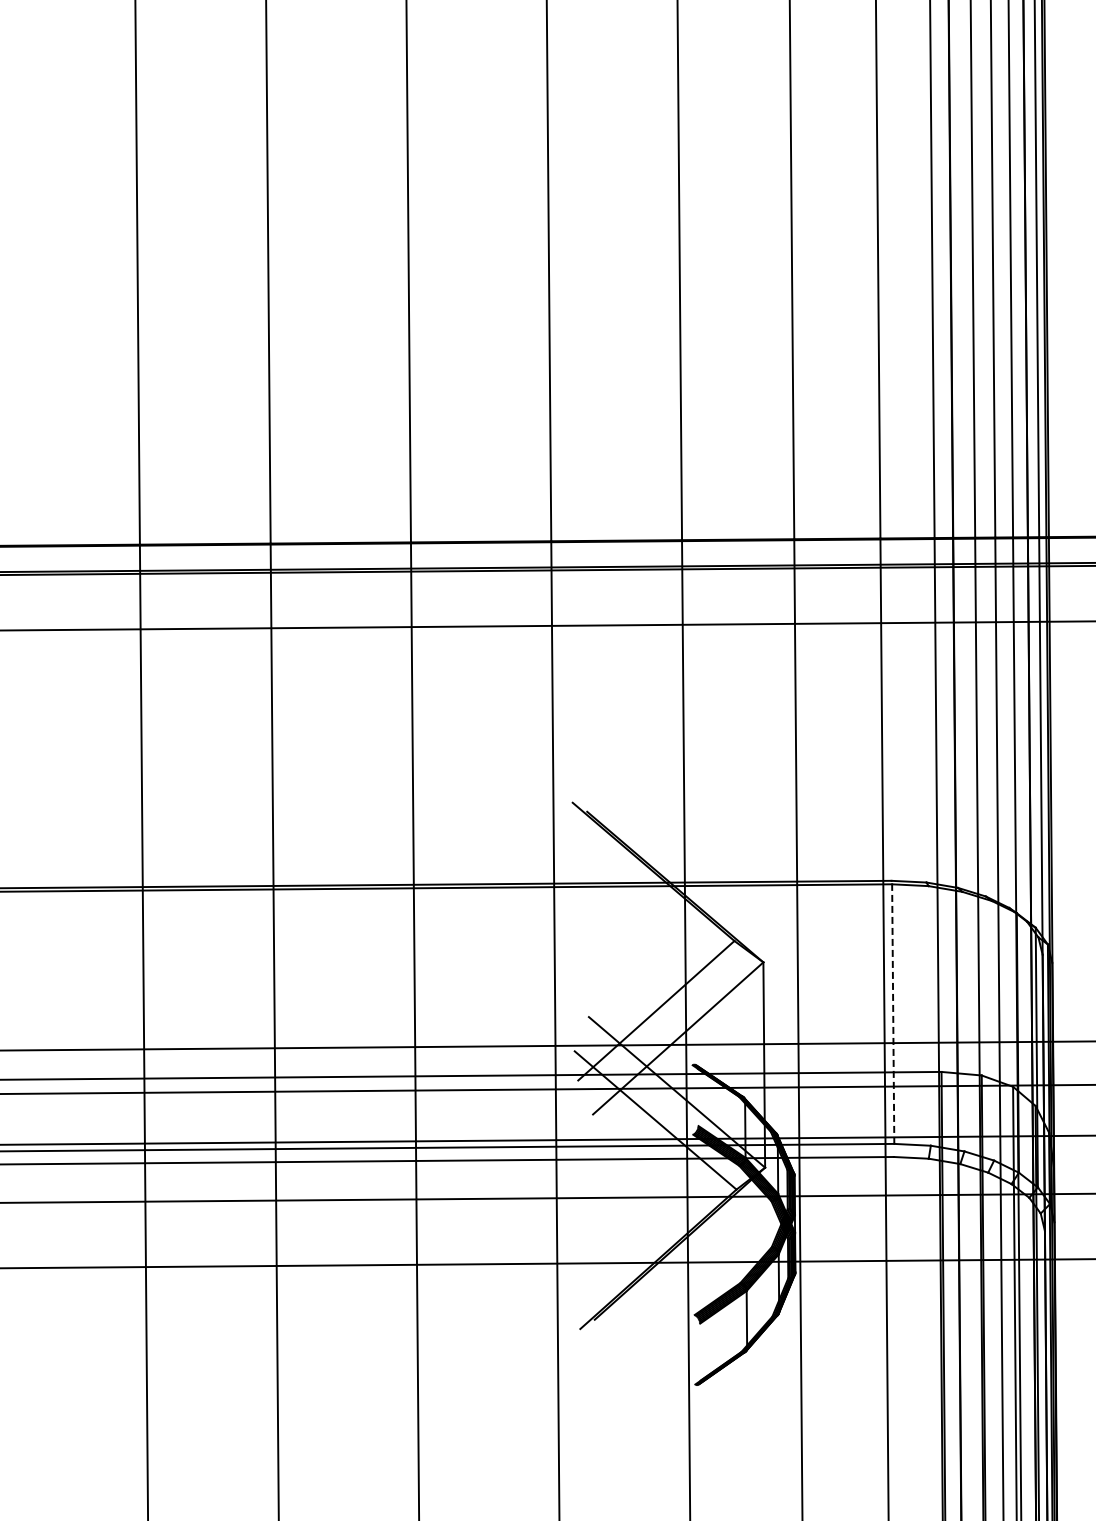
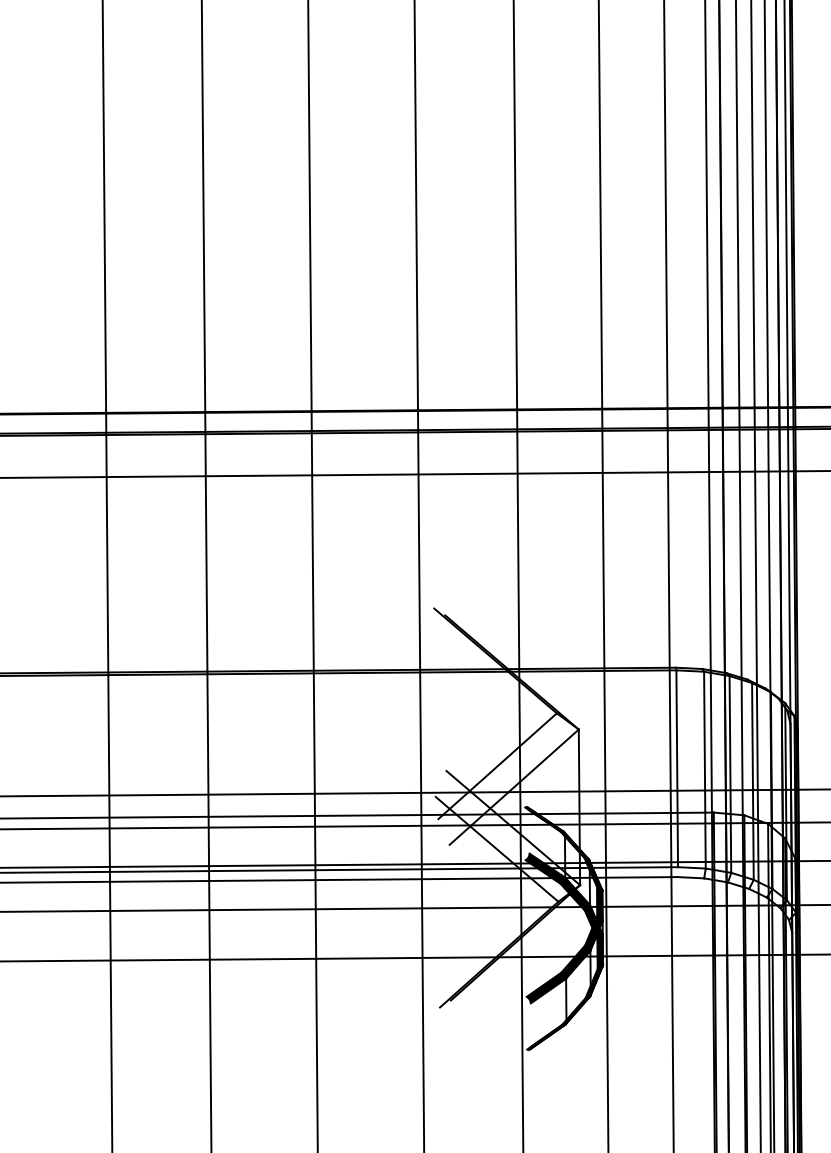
line: (893, 1014) -> (677, 769), dashed -> solid
line: (929, 1015) -> (704, 769), added
line: (963, 1021) -> (730, 774), added
line: (992, 1030) -> (752, 781), added

